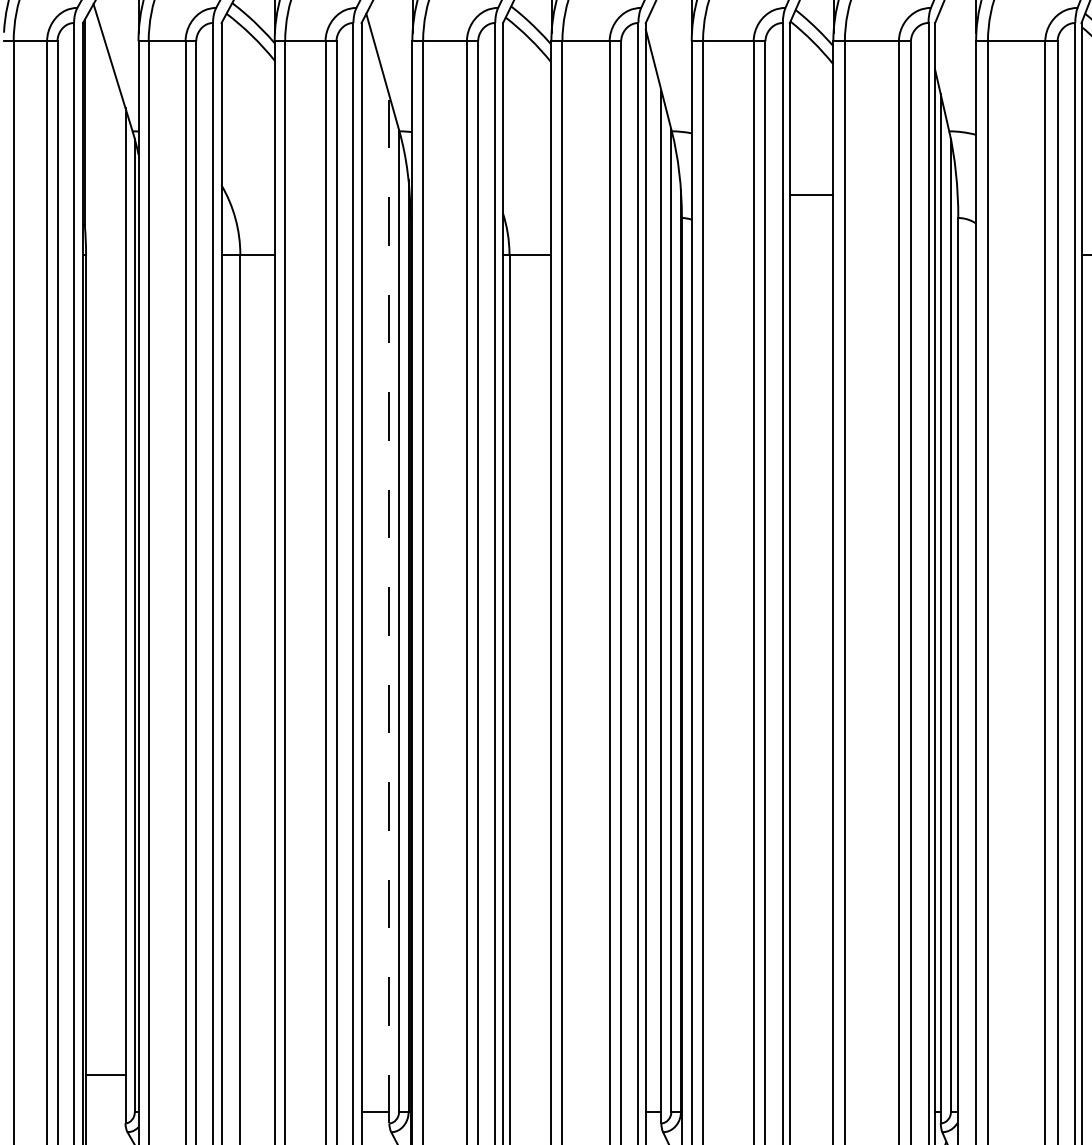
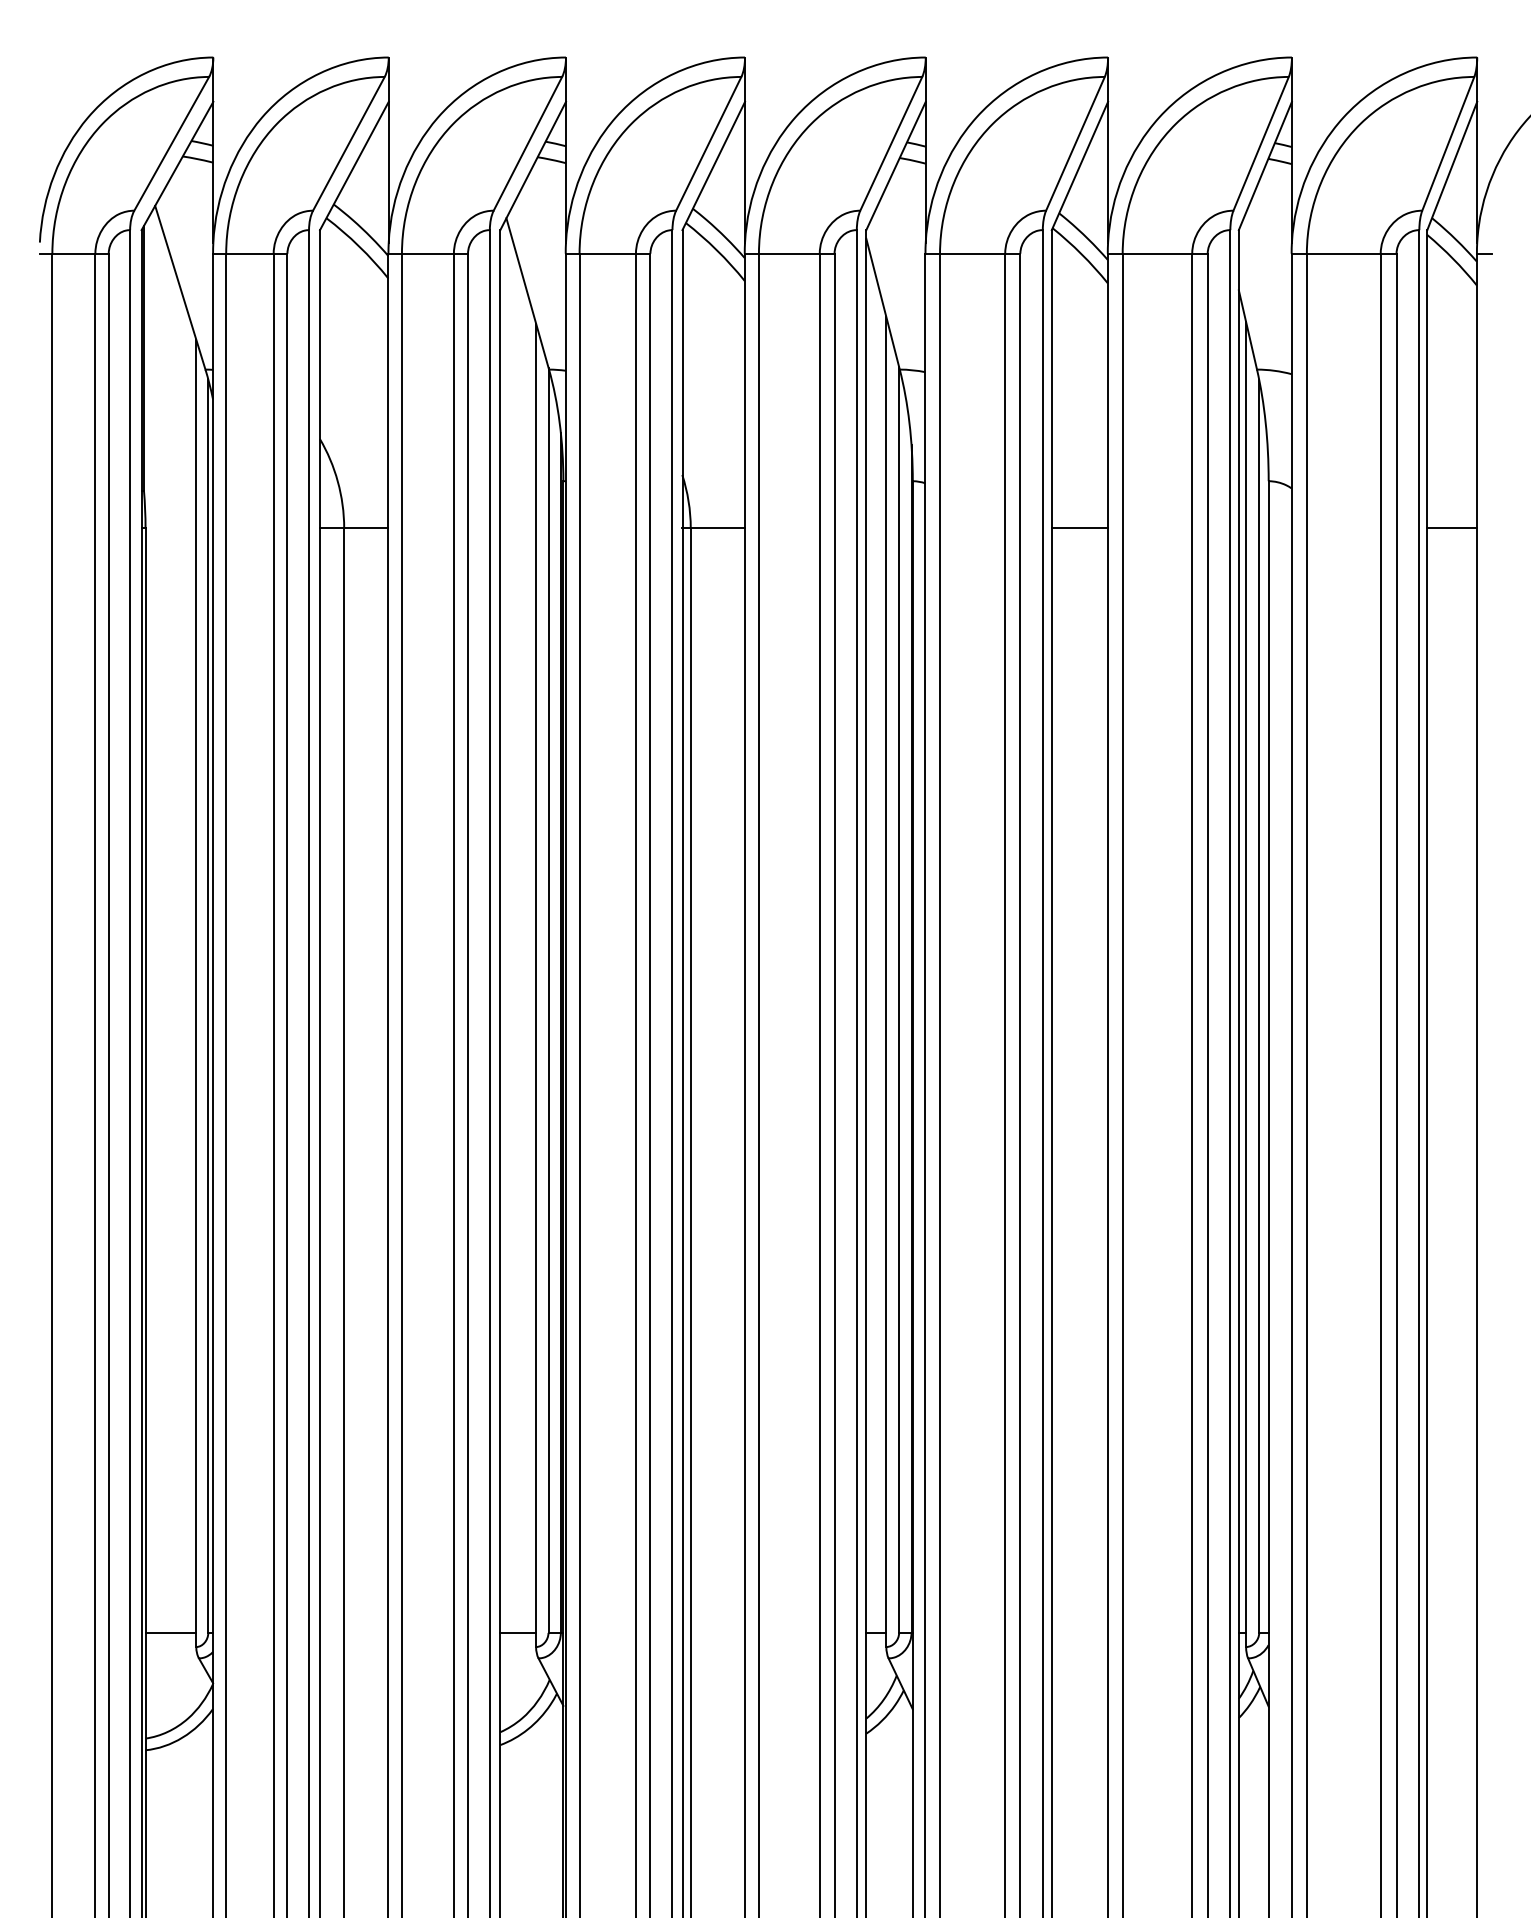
line: (811, 194) -> (1079, 528), moved
line: (389, 609) -> (536, 985), dashed -> solid
line: (105, 1074) -> (170, 1632), moved

